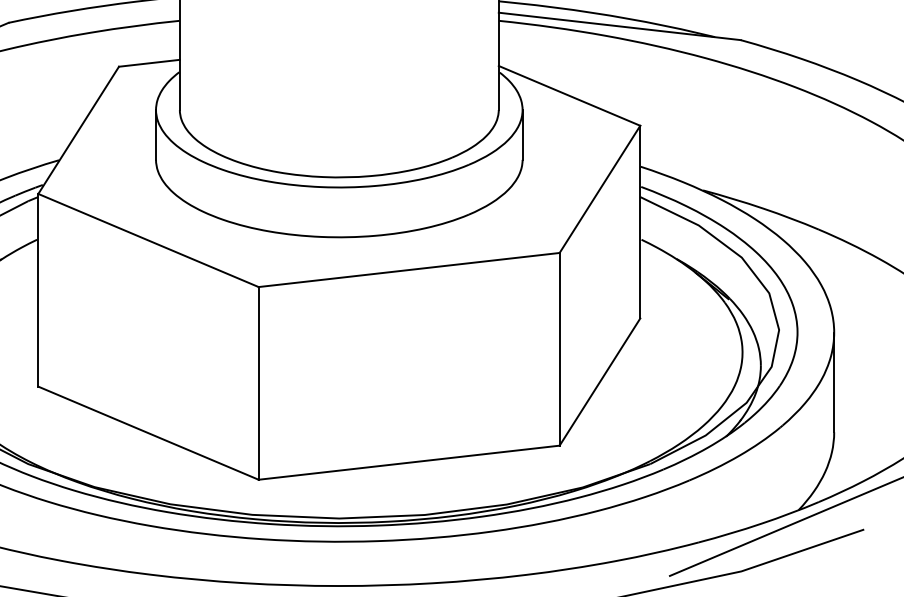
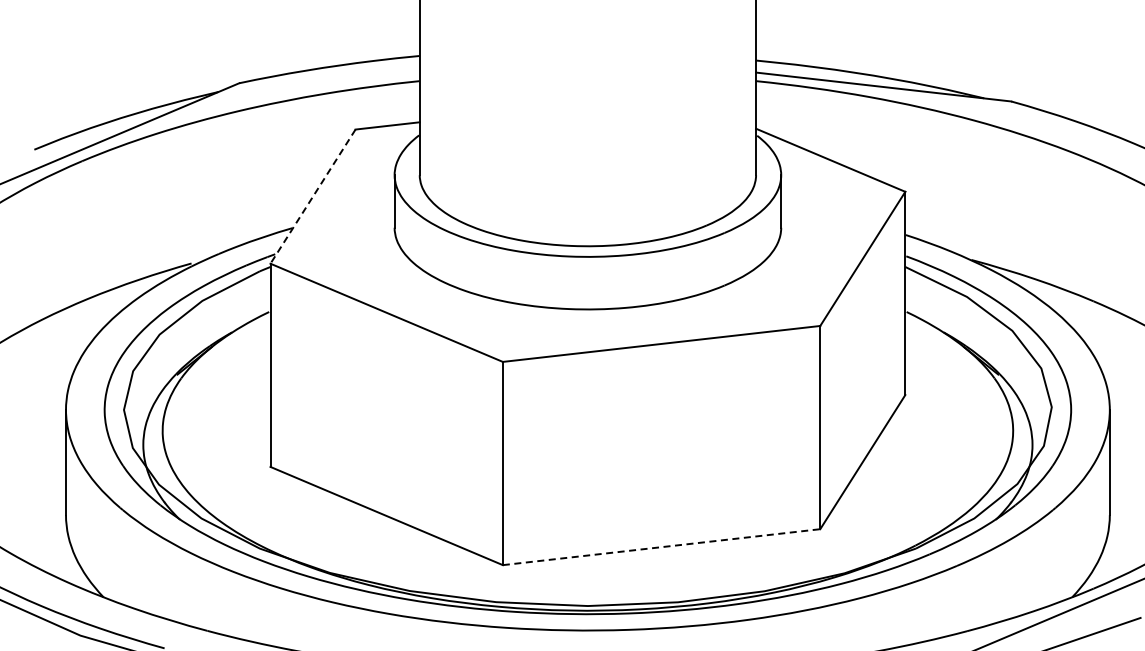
line: (78, 131) -> (312, 197), solid -> dashed
line: (409, 463) -> (661, 547), solid -> dashed

